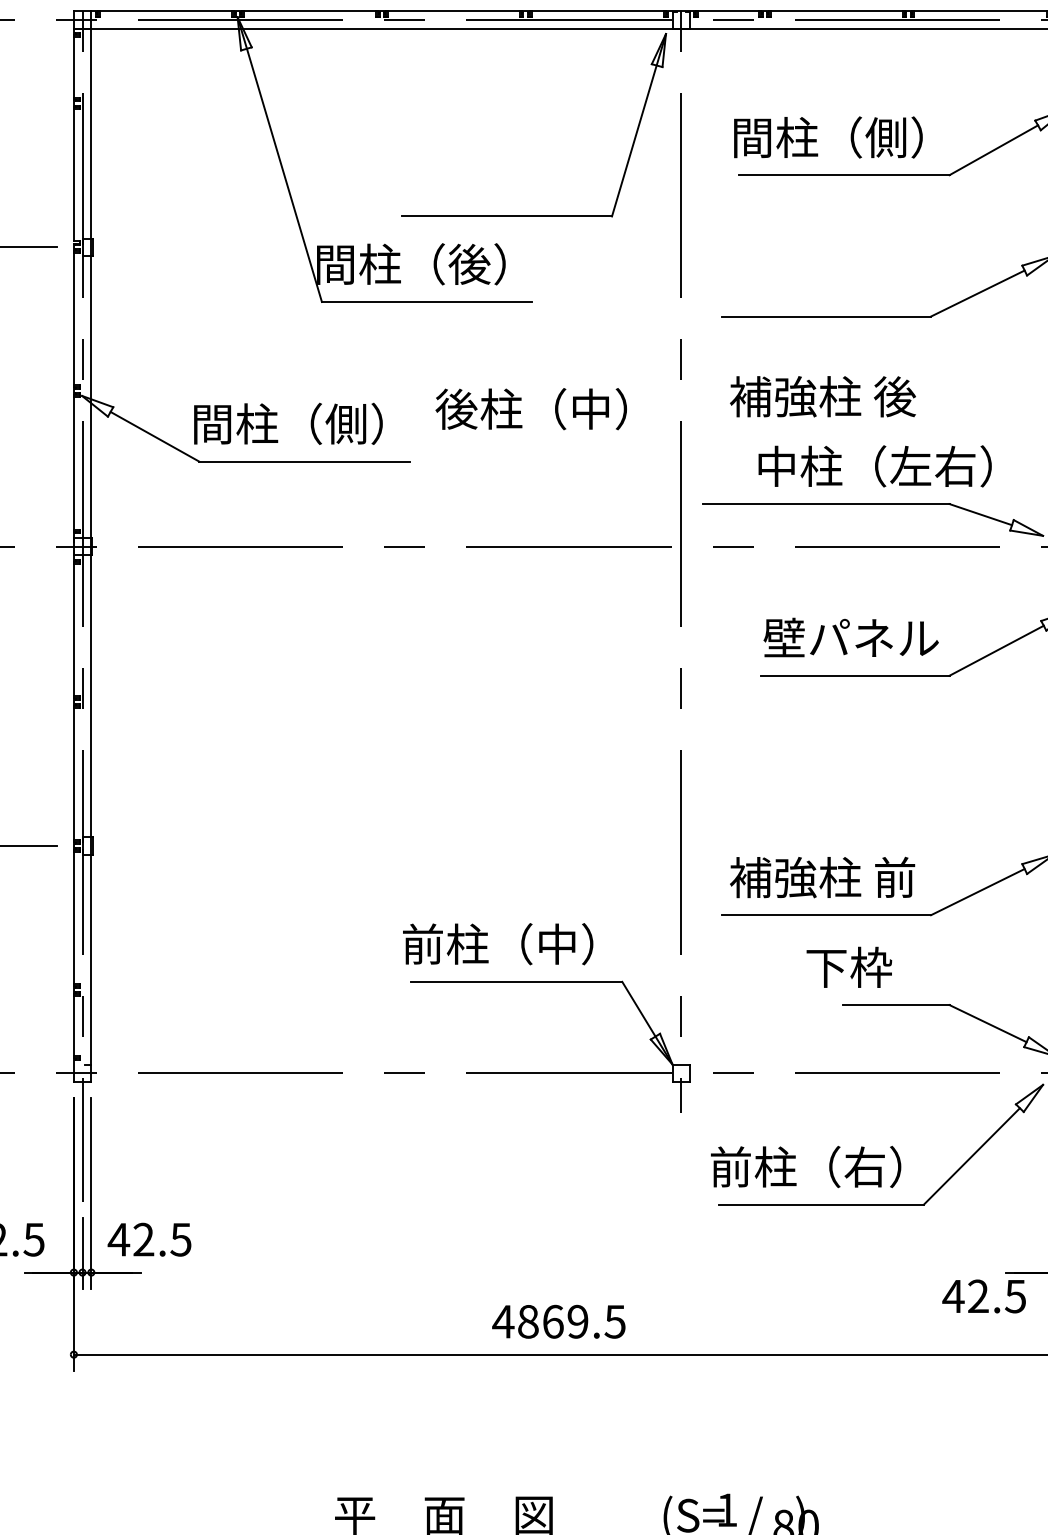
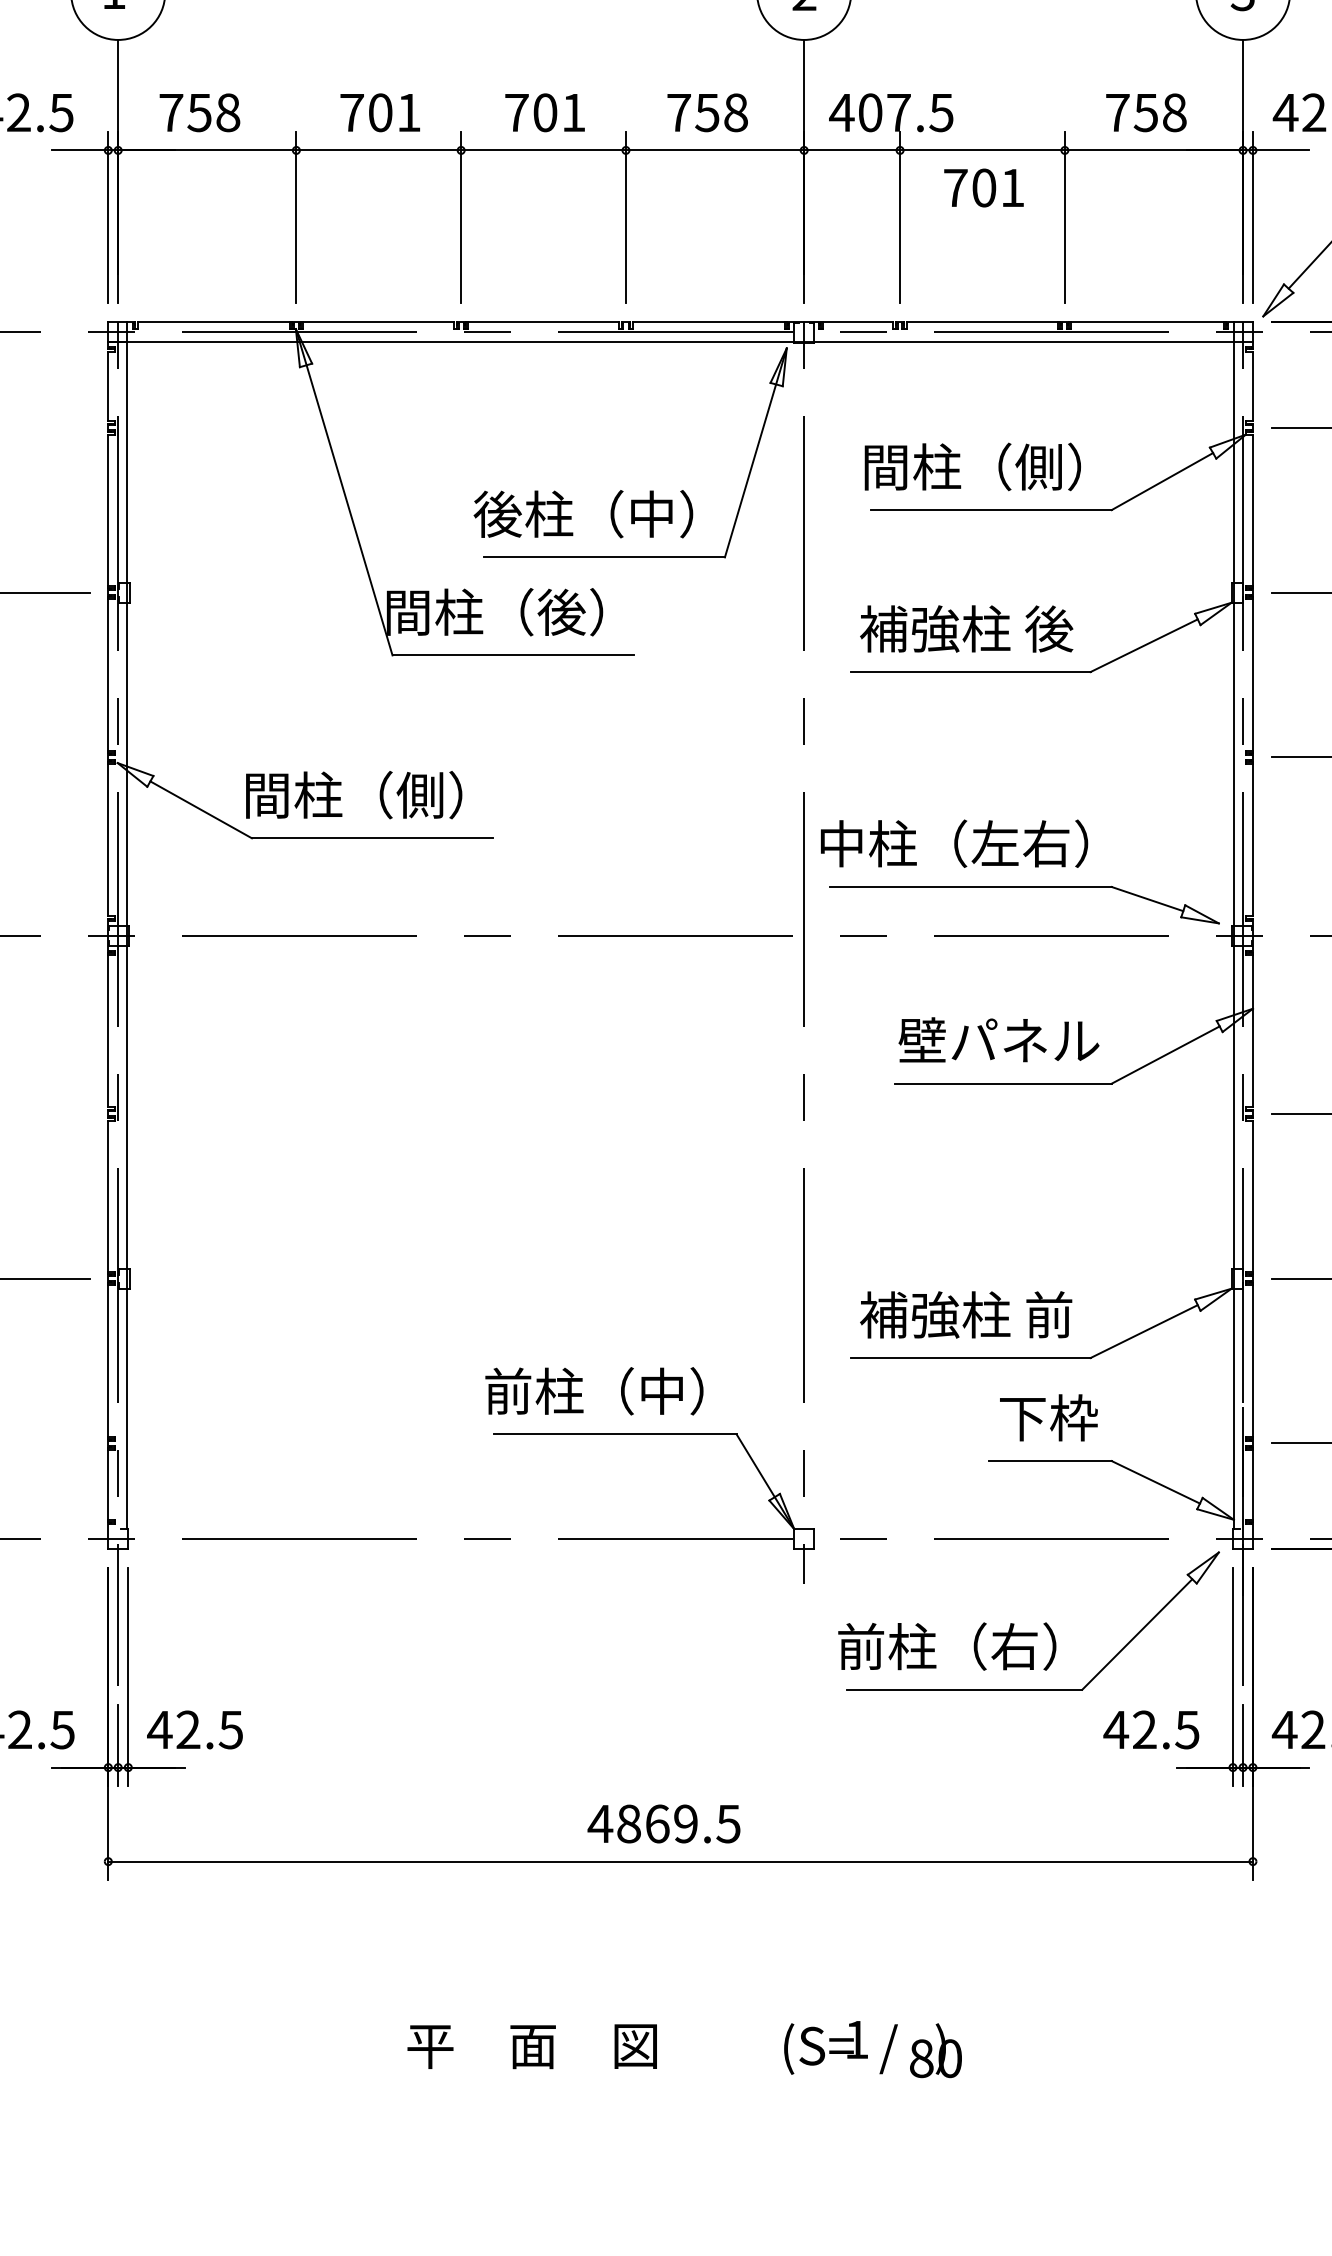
text: (822, 396) -> (966, 628), moved
text: (531, 409) -> (583, 514), moved
text: (875, 466) -> (954, 843), moved
text: (849, 967) -> (1048, 1417), moved
text: (984, 1296) -> (1151, 1729), moved

